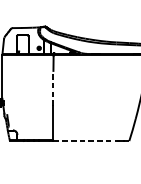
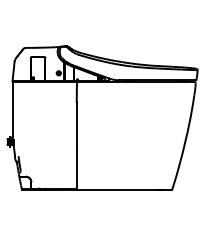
line: (53, 88) -> (76, 123), dashed -> solid
line: (91, 140) -> (124, 189), dashed -> solid

